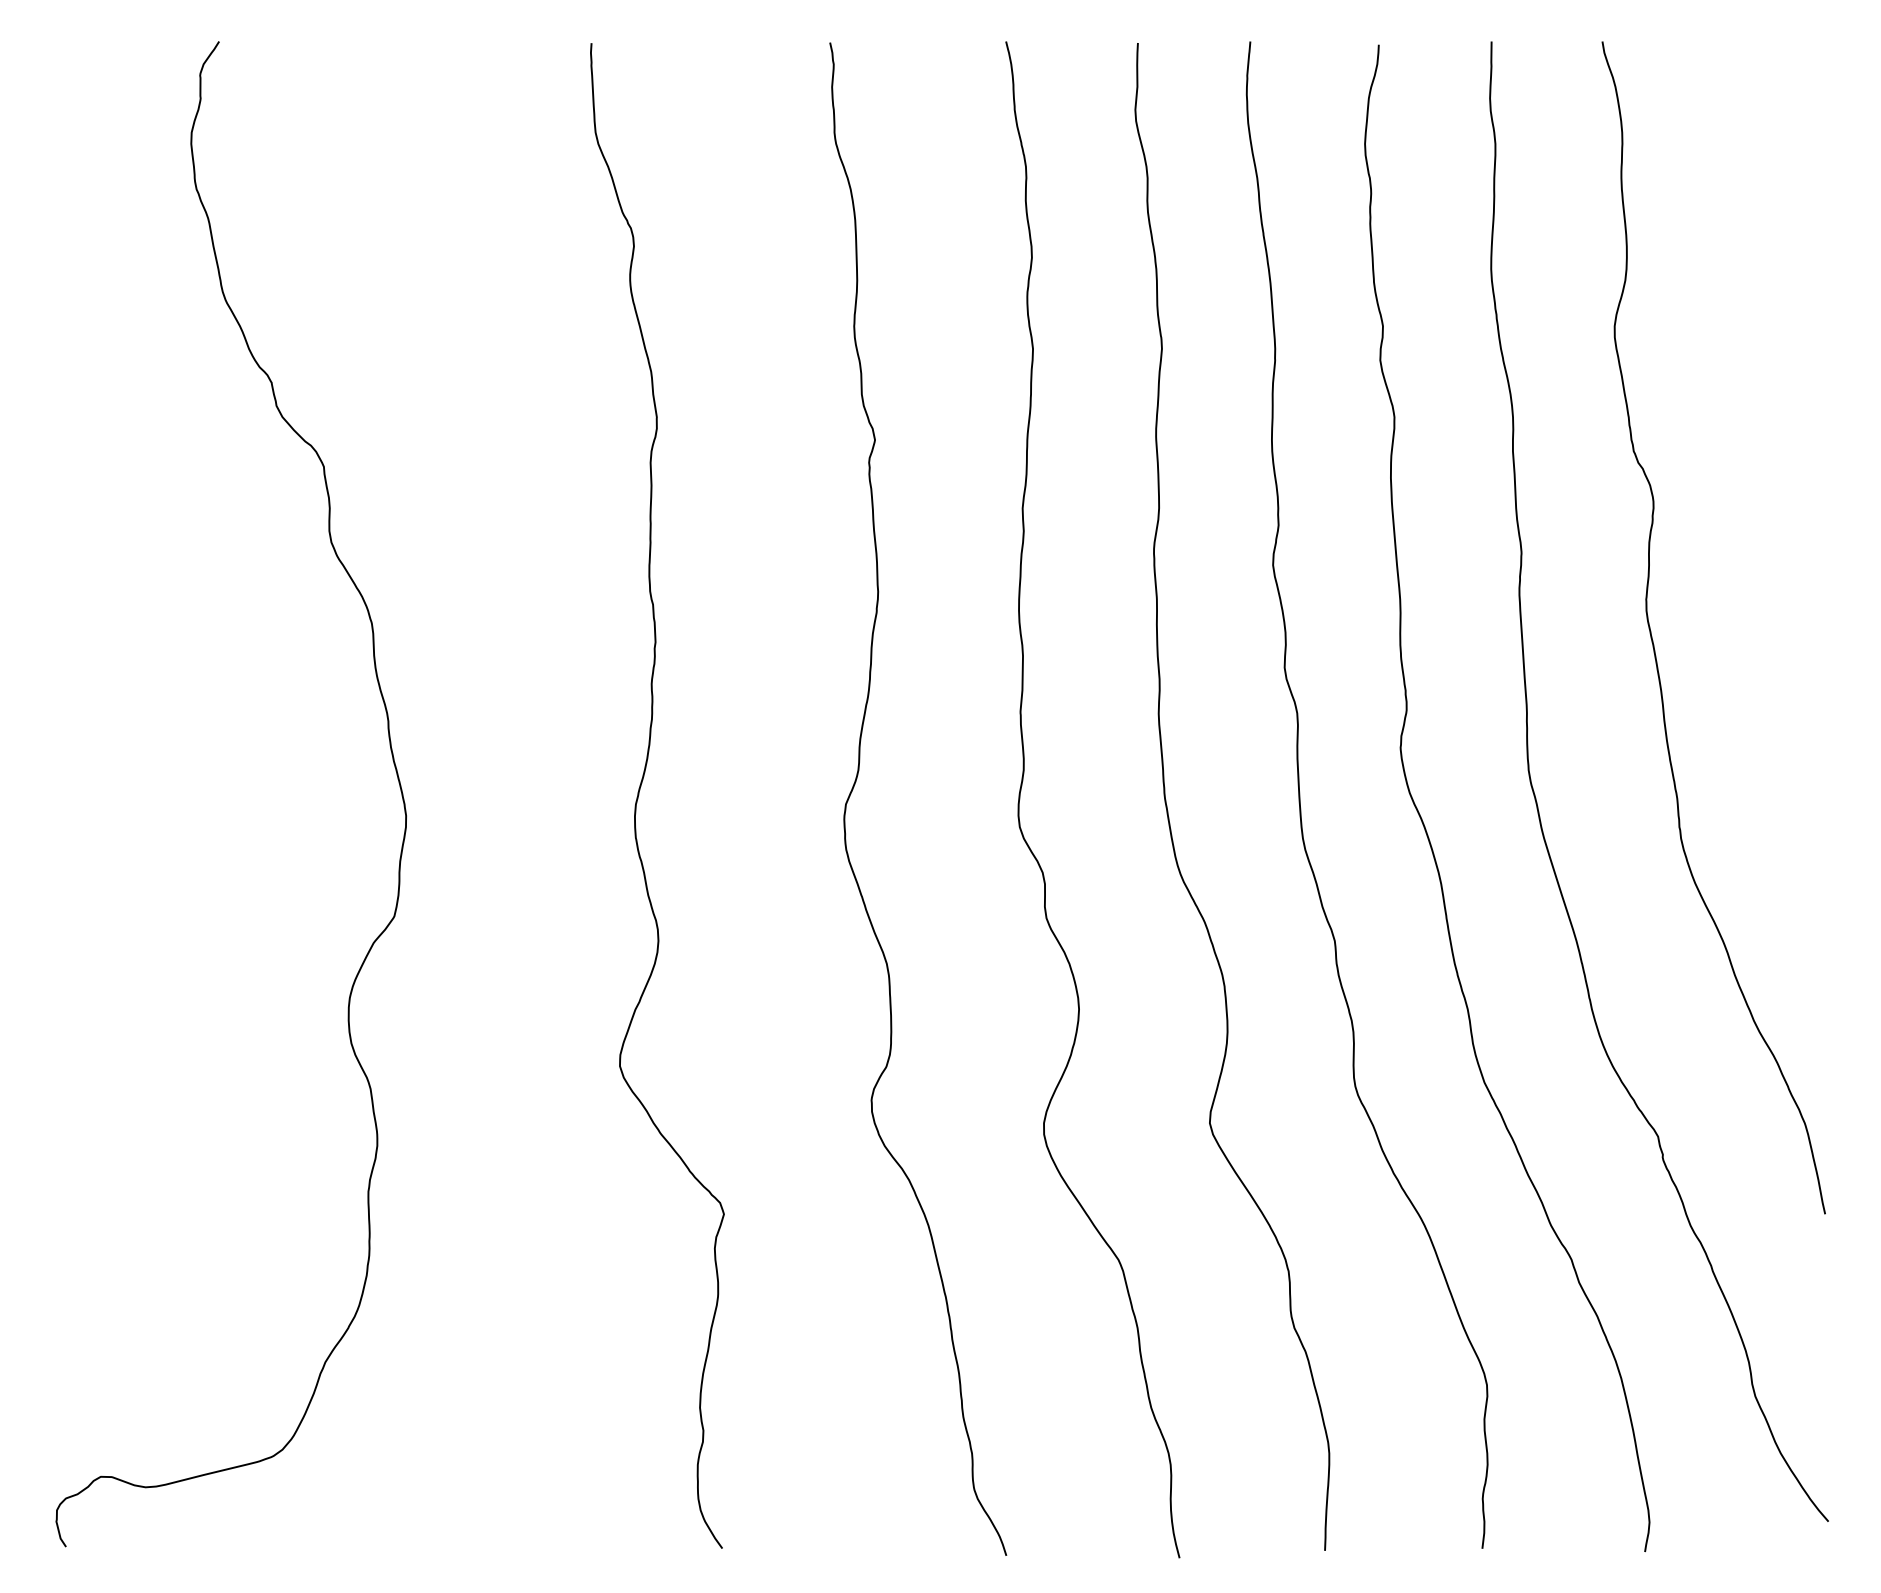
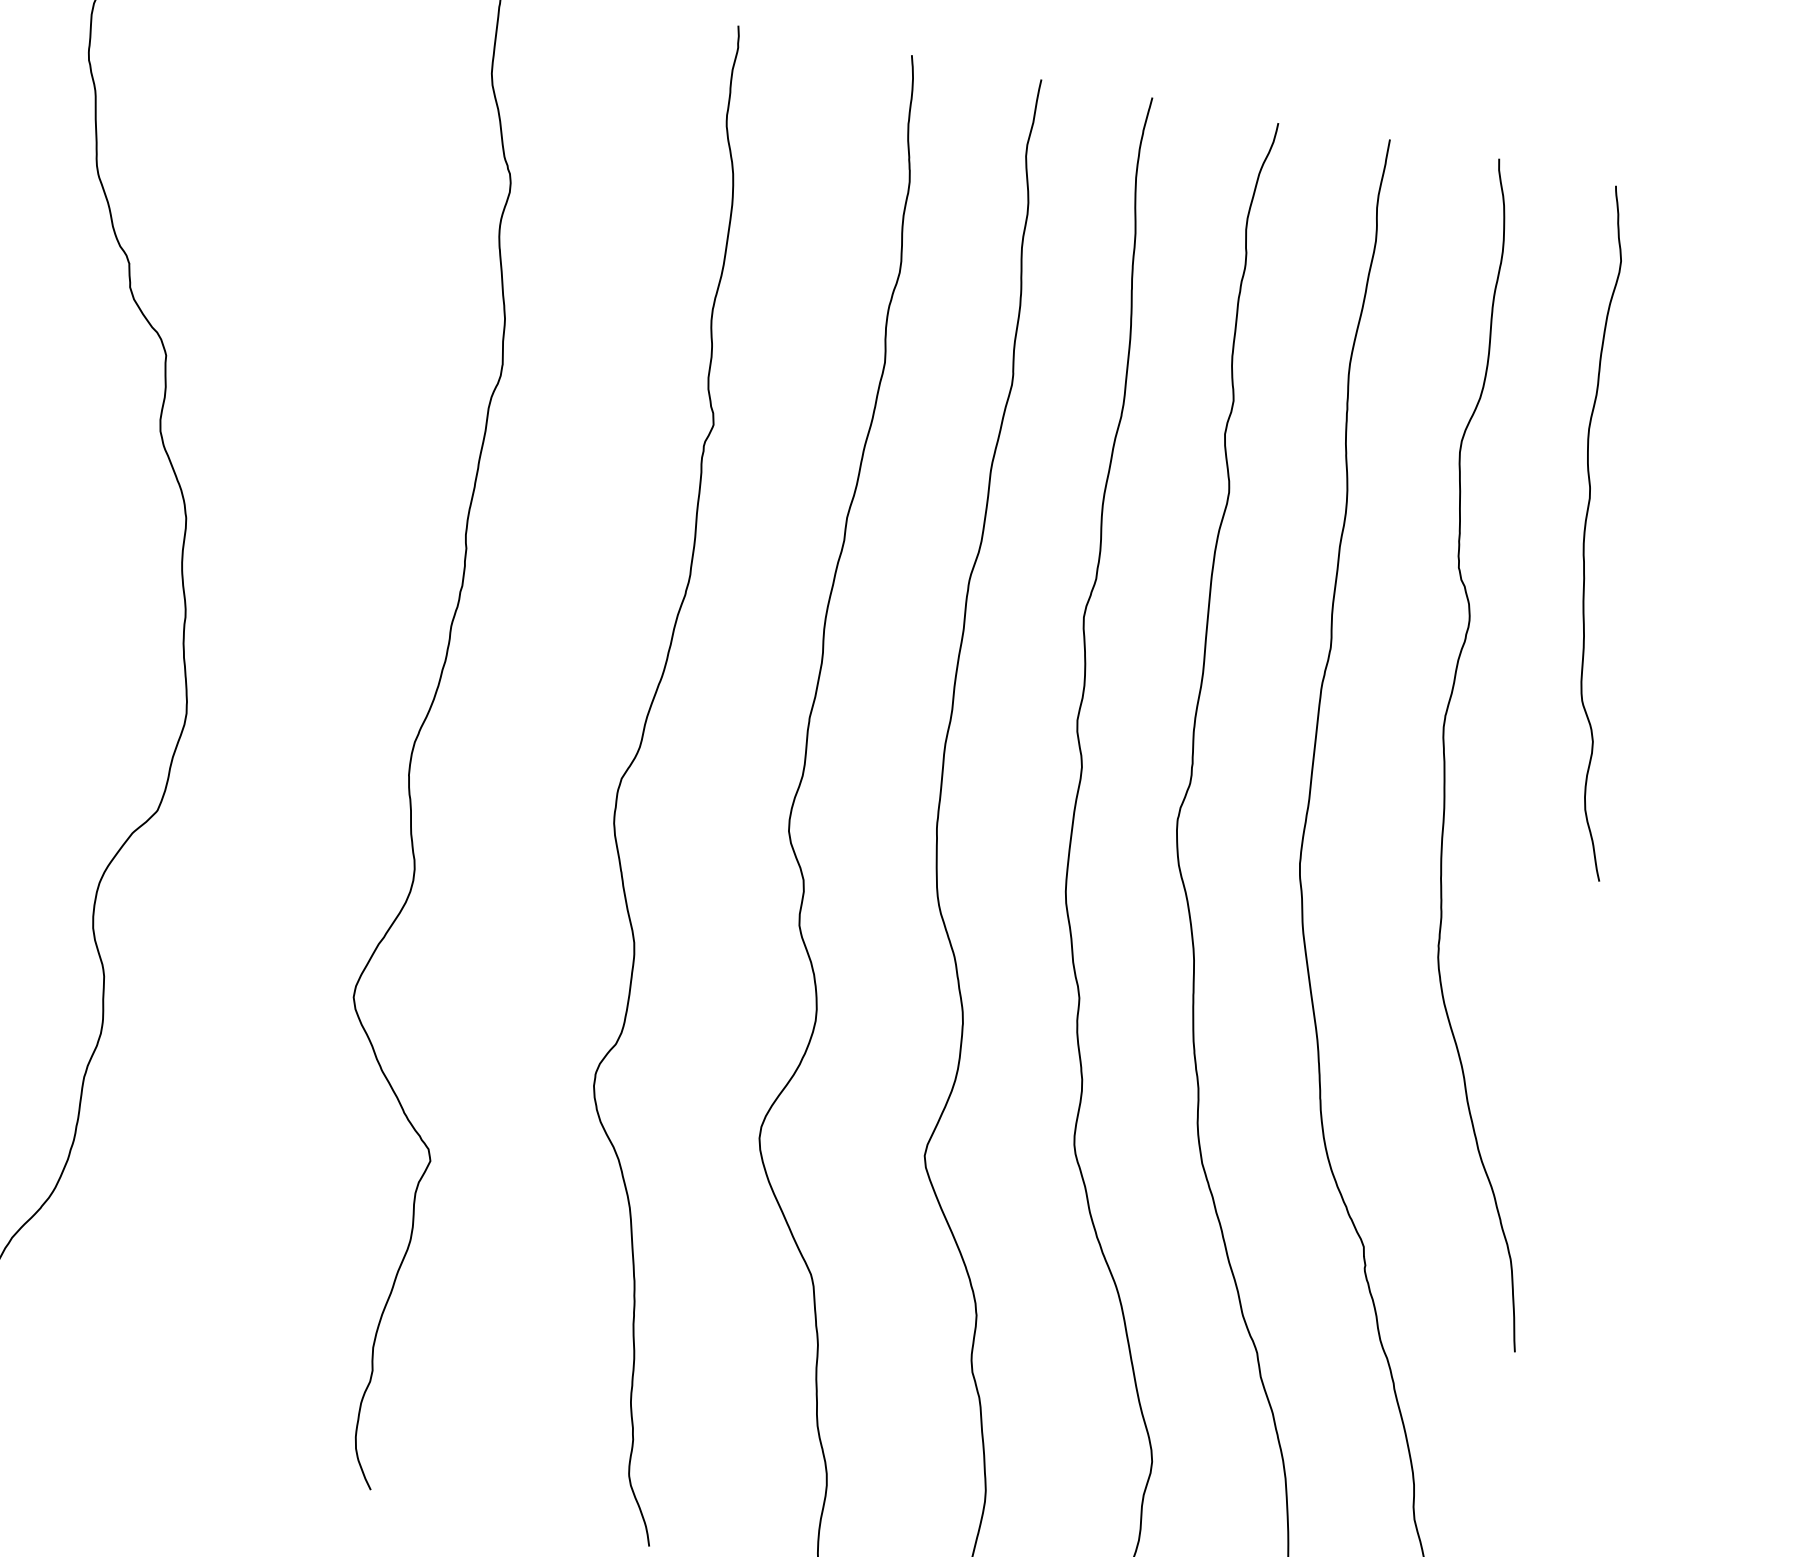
curve: (1752, 391) -> (1586, 529), added

